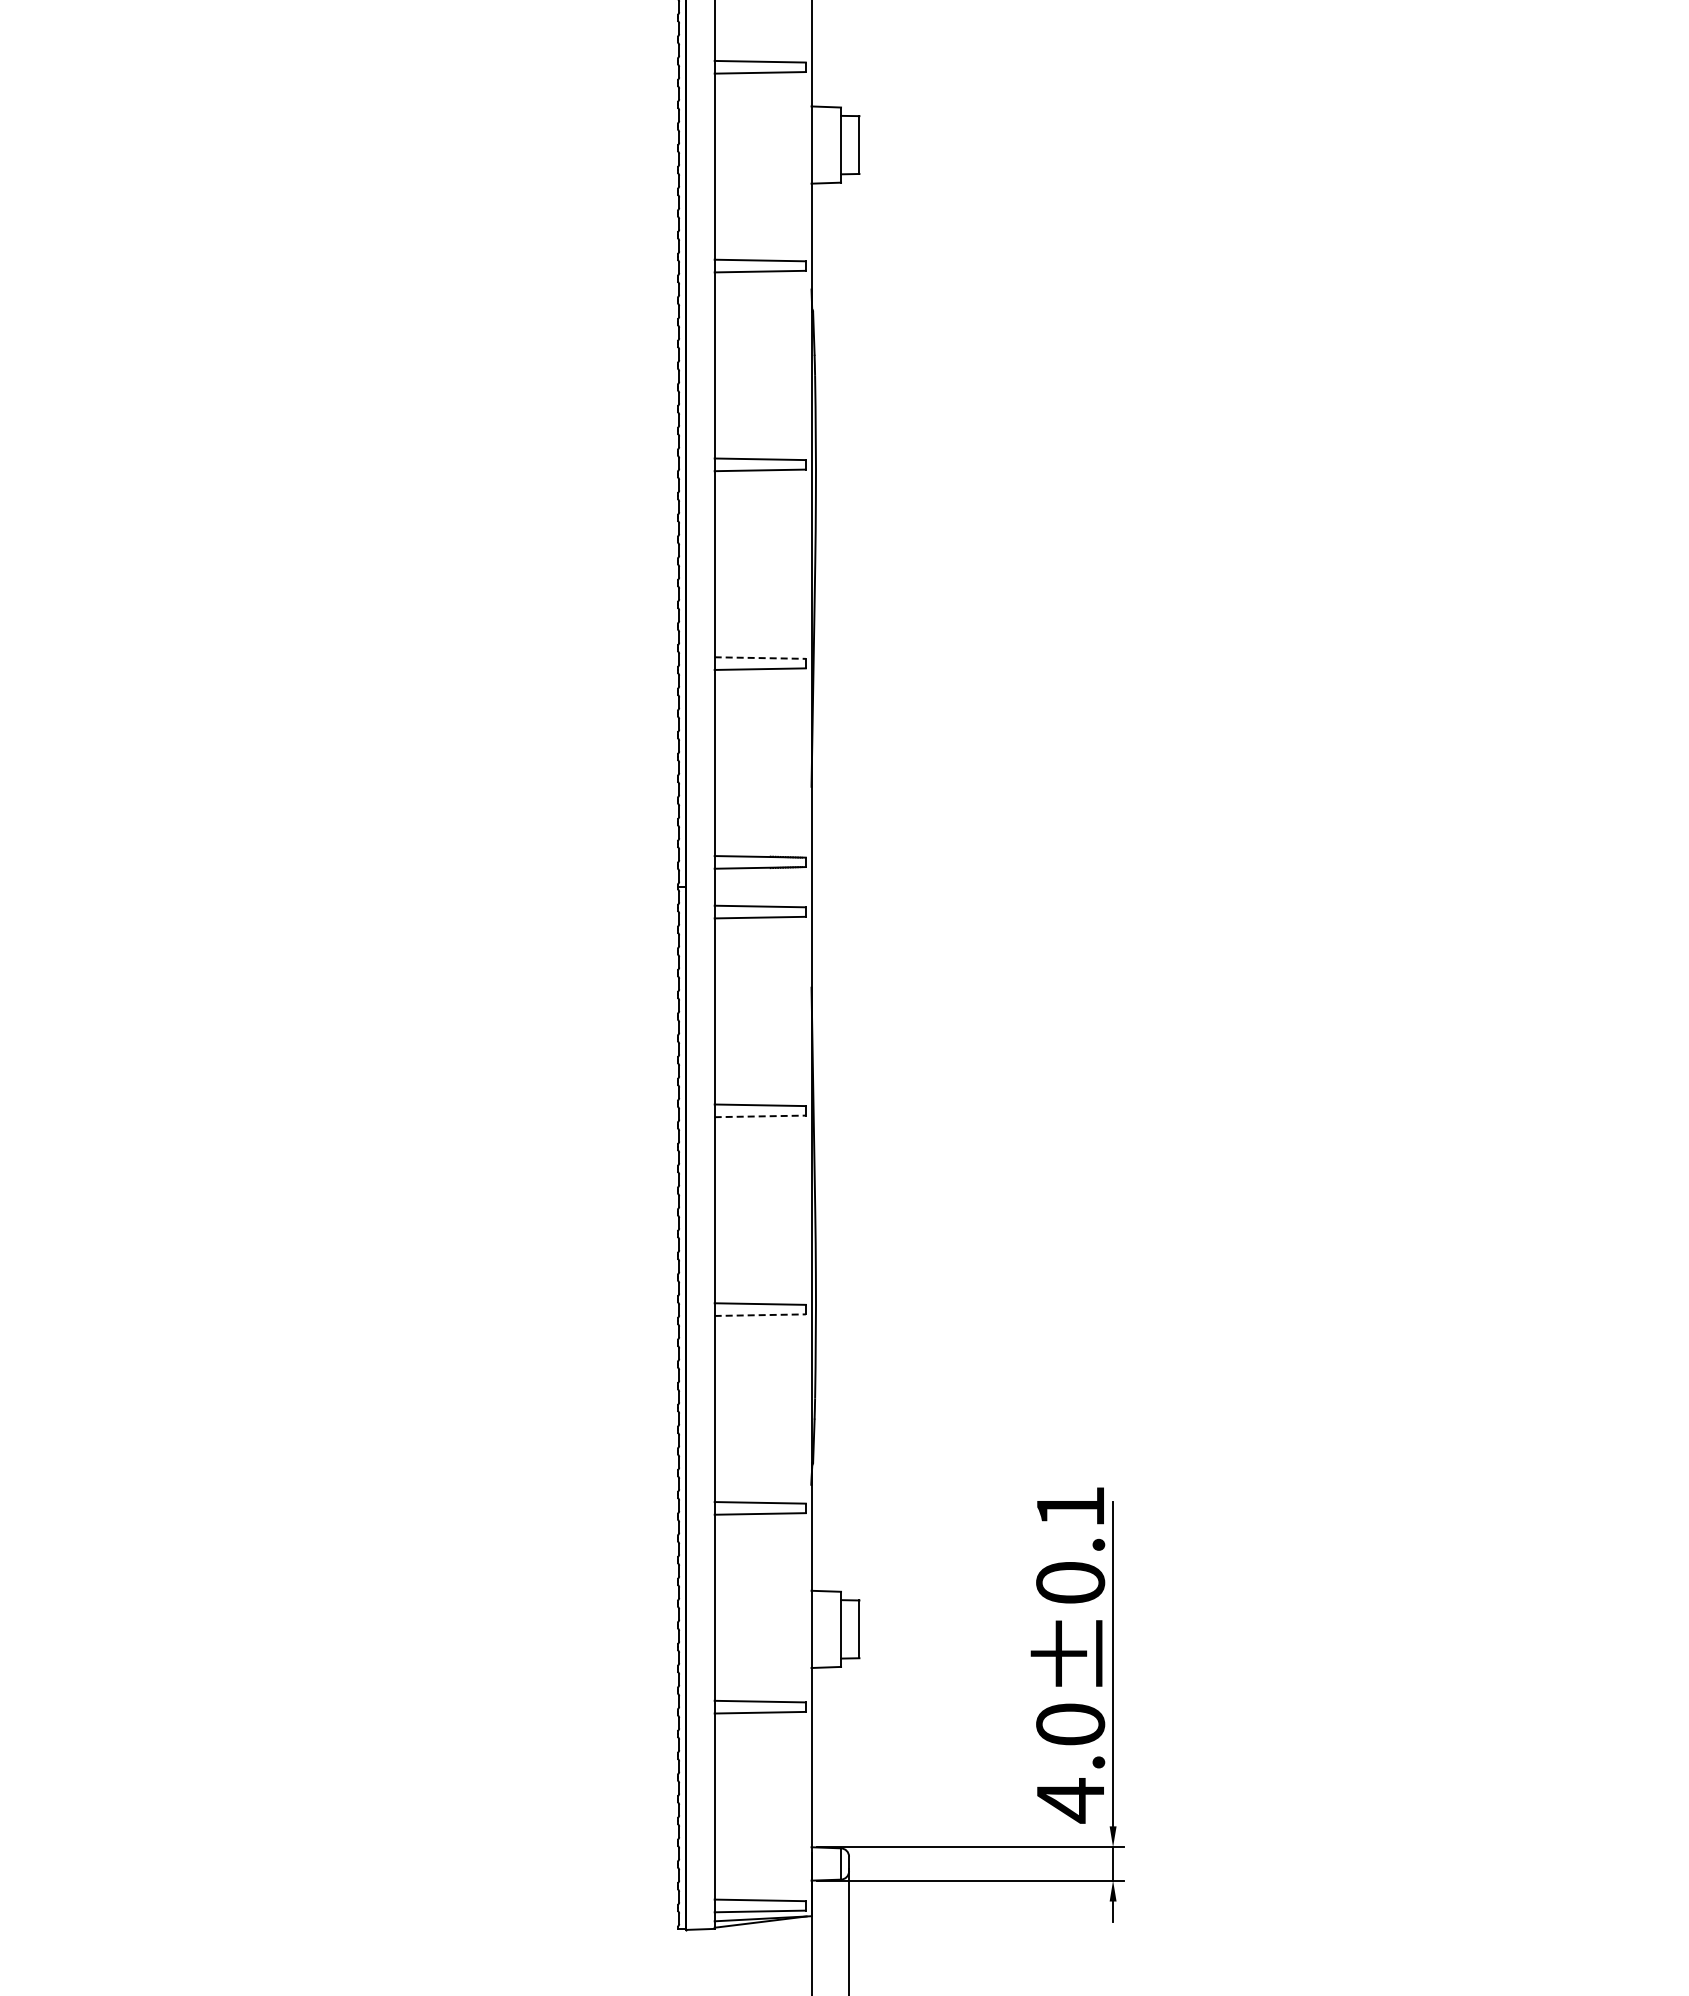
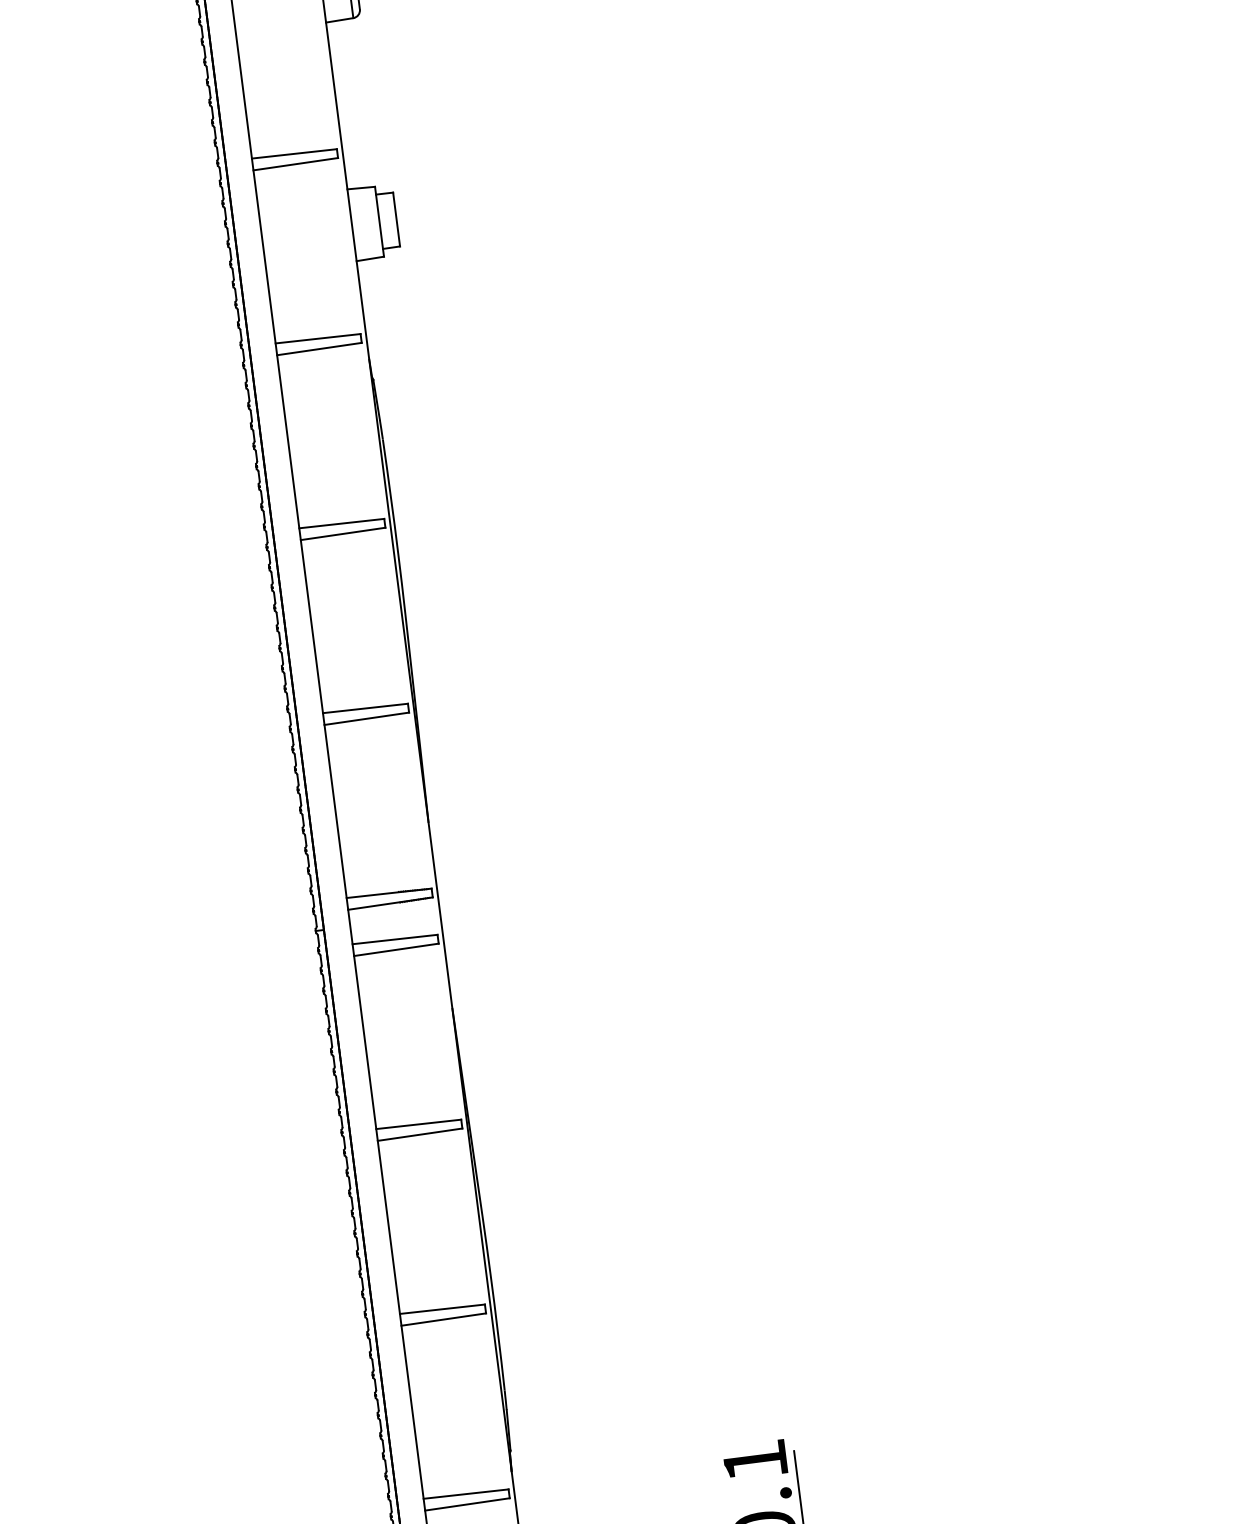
line: (760, 658) -> (365, 708), dashed -> solid
line: (760, 1116) -> (420, 1134), dashed -> solid
line: (760, 1315) -> (444, 1319), dashed -> solid

